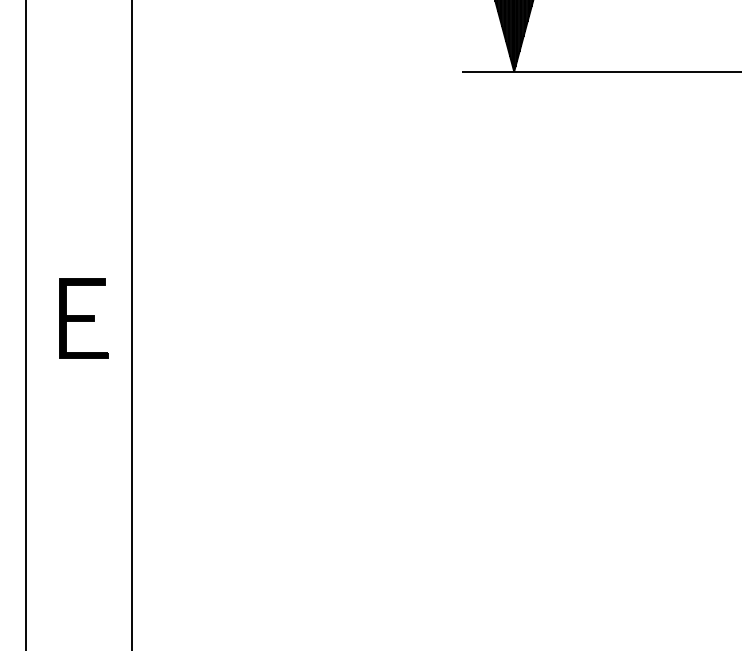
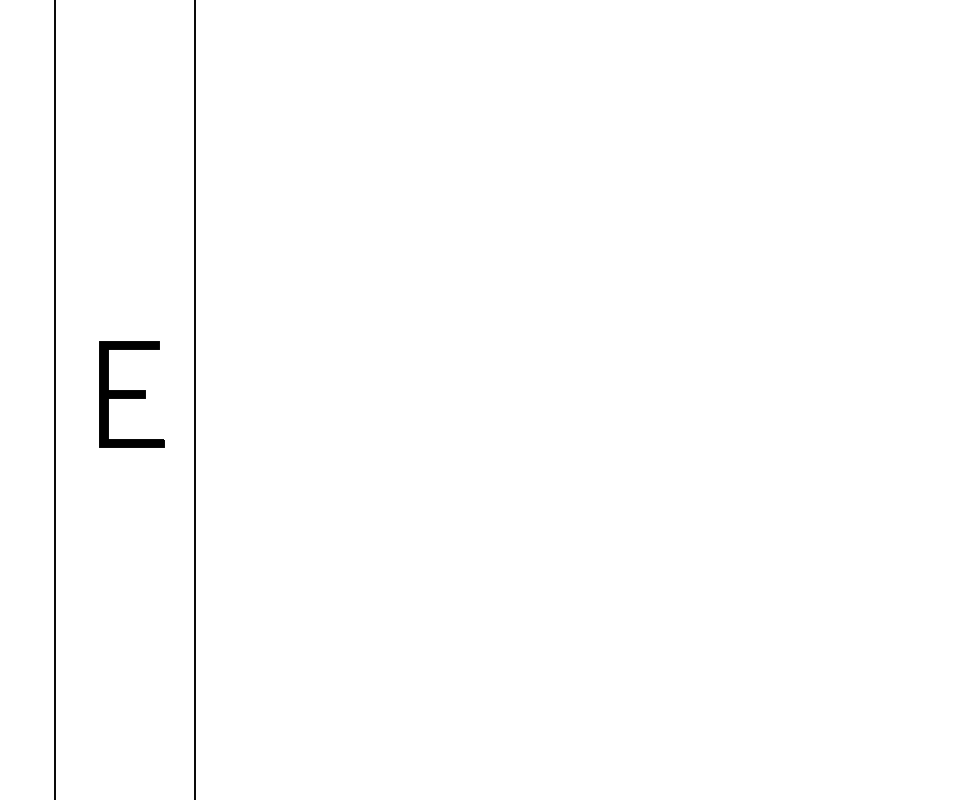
part: (83, 318) -> (130, 394), moved

